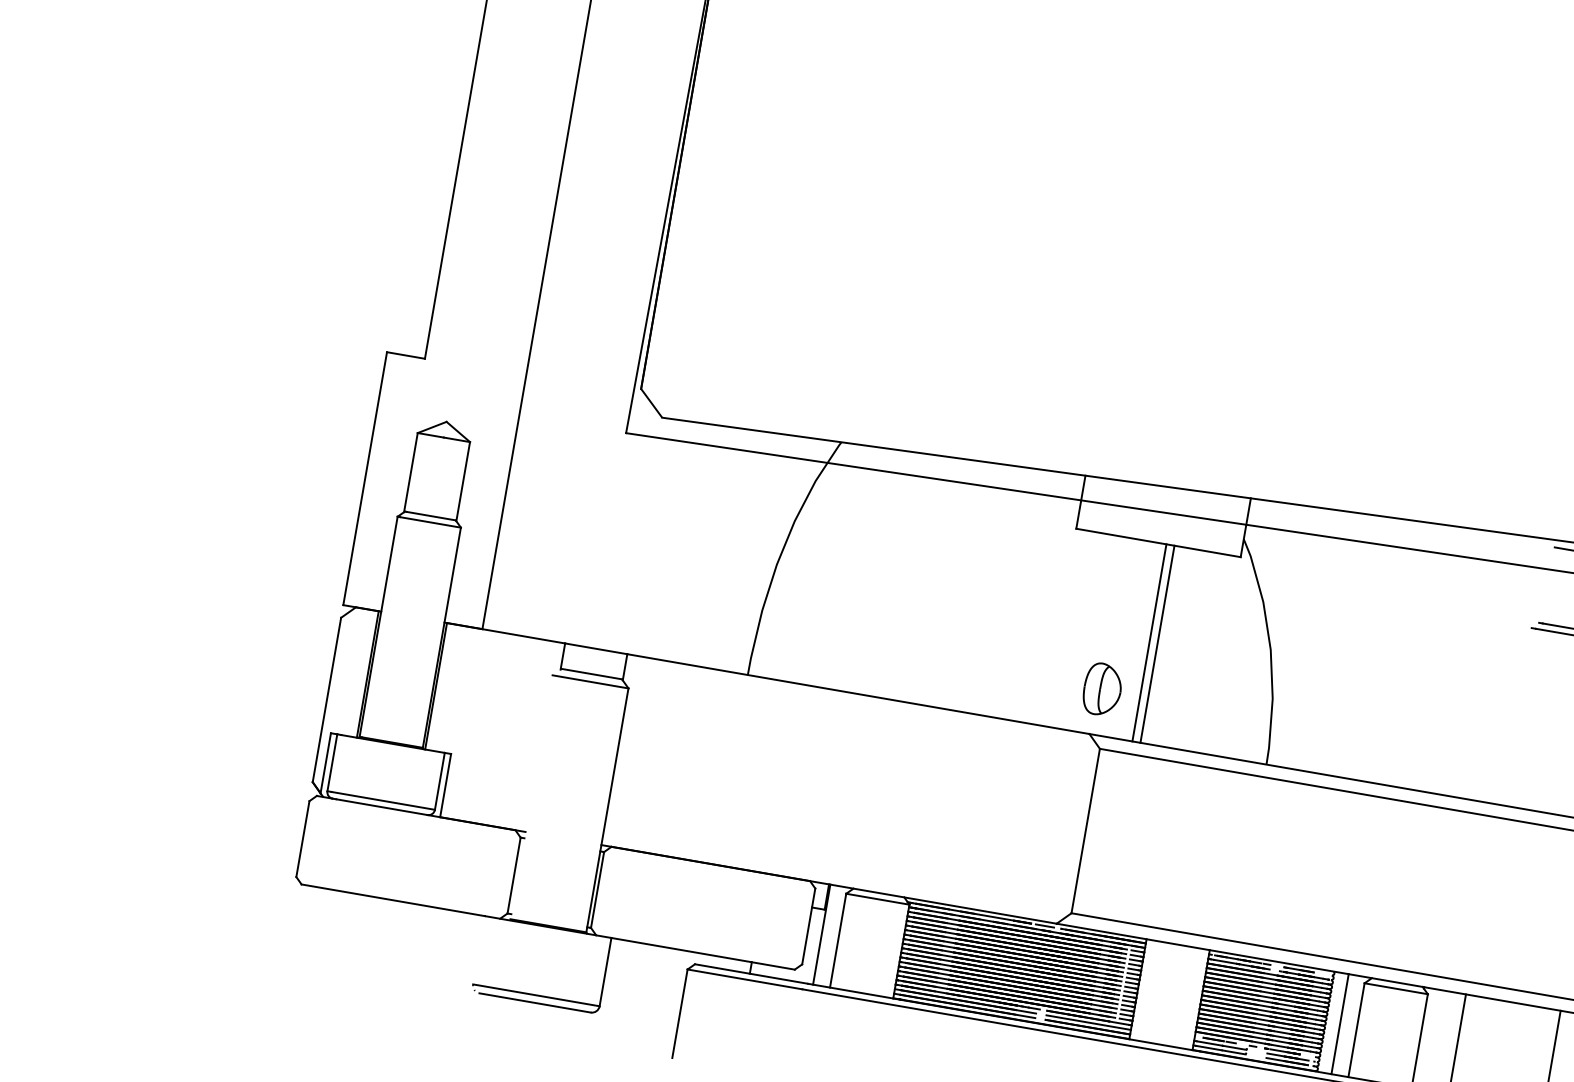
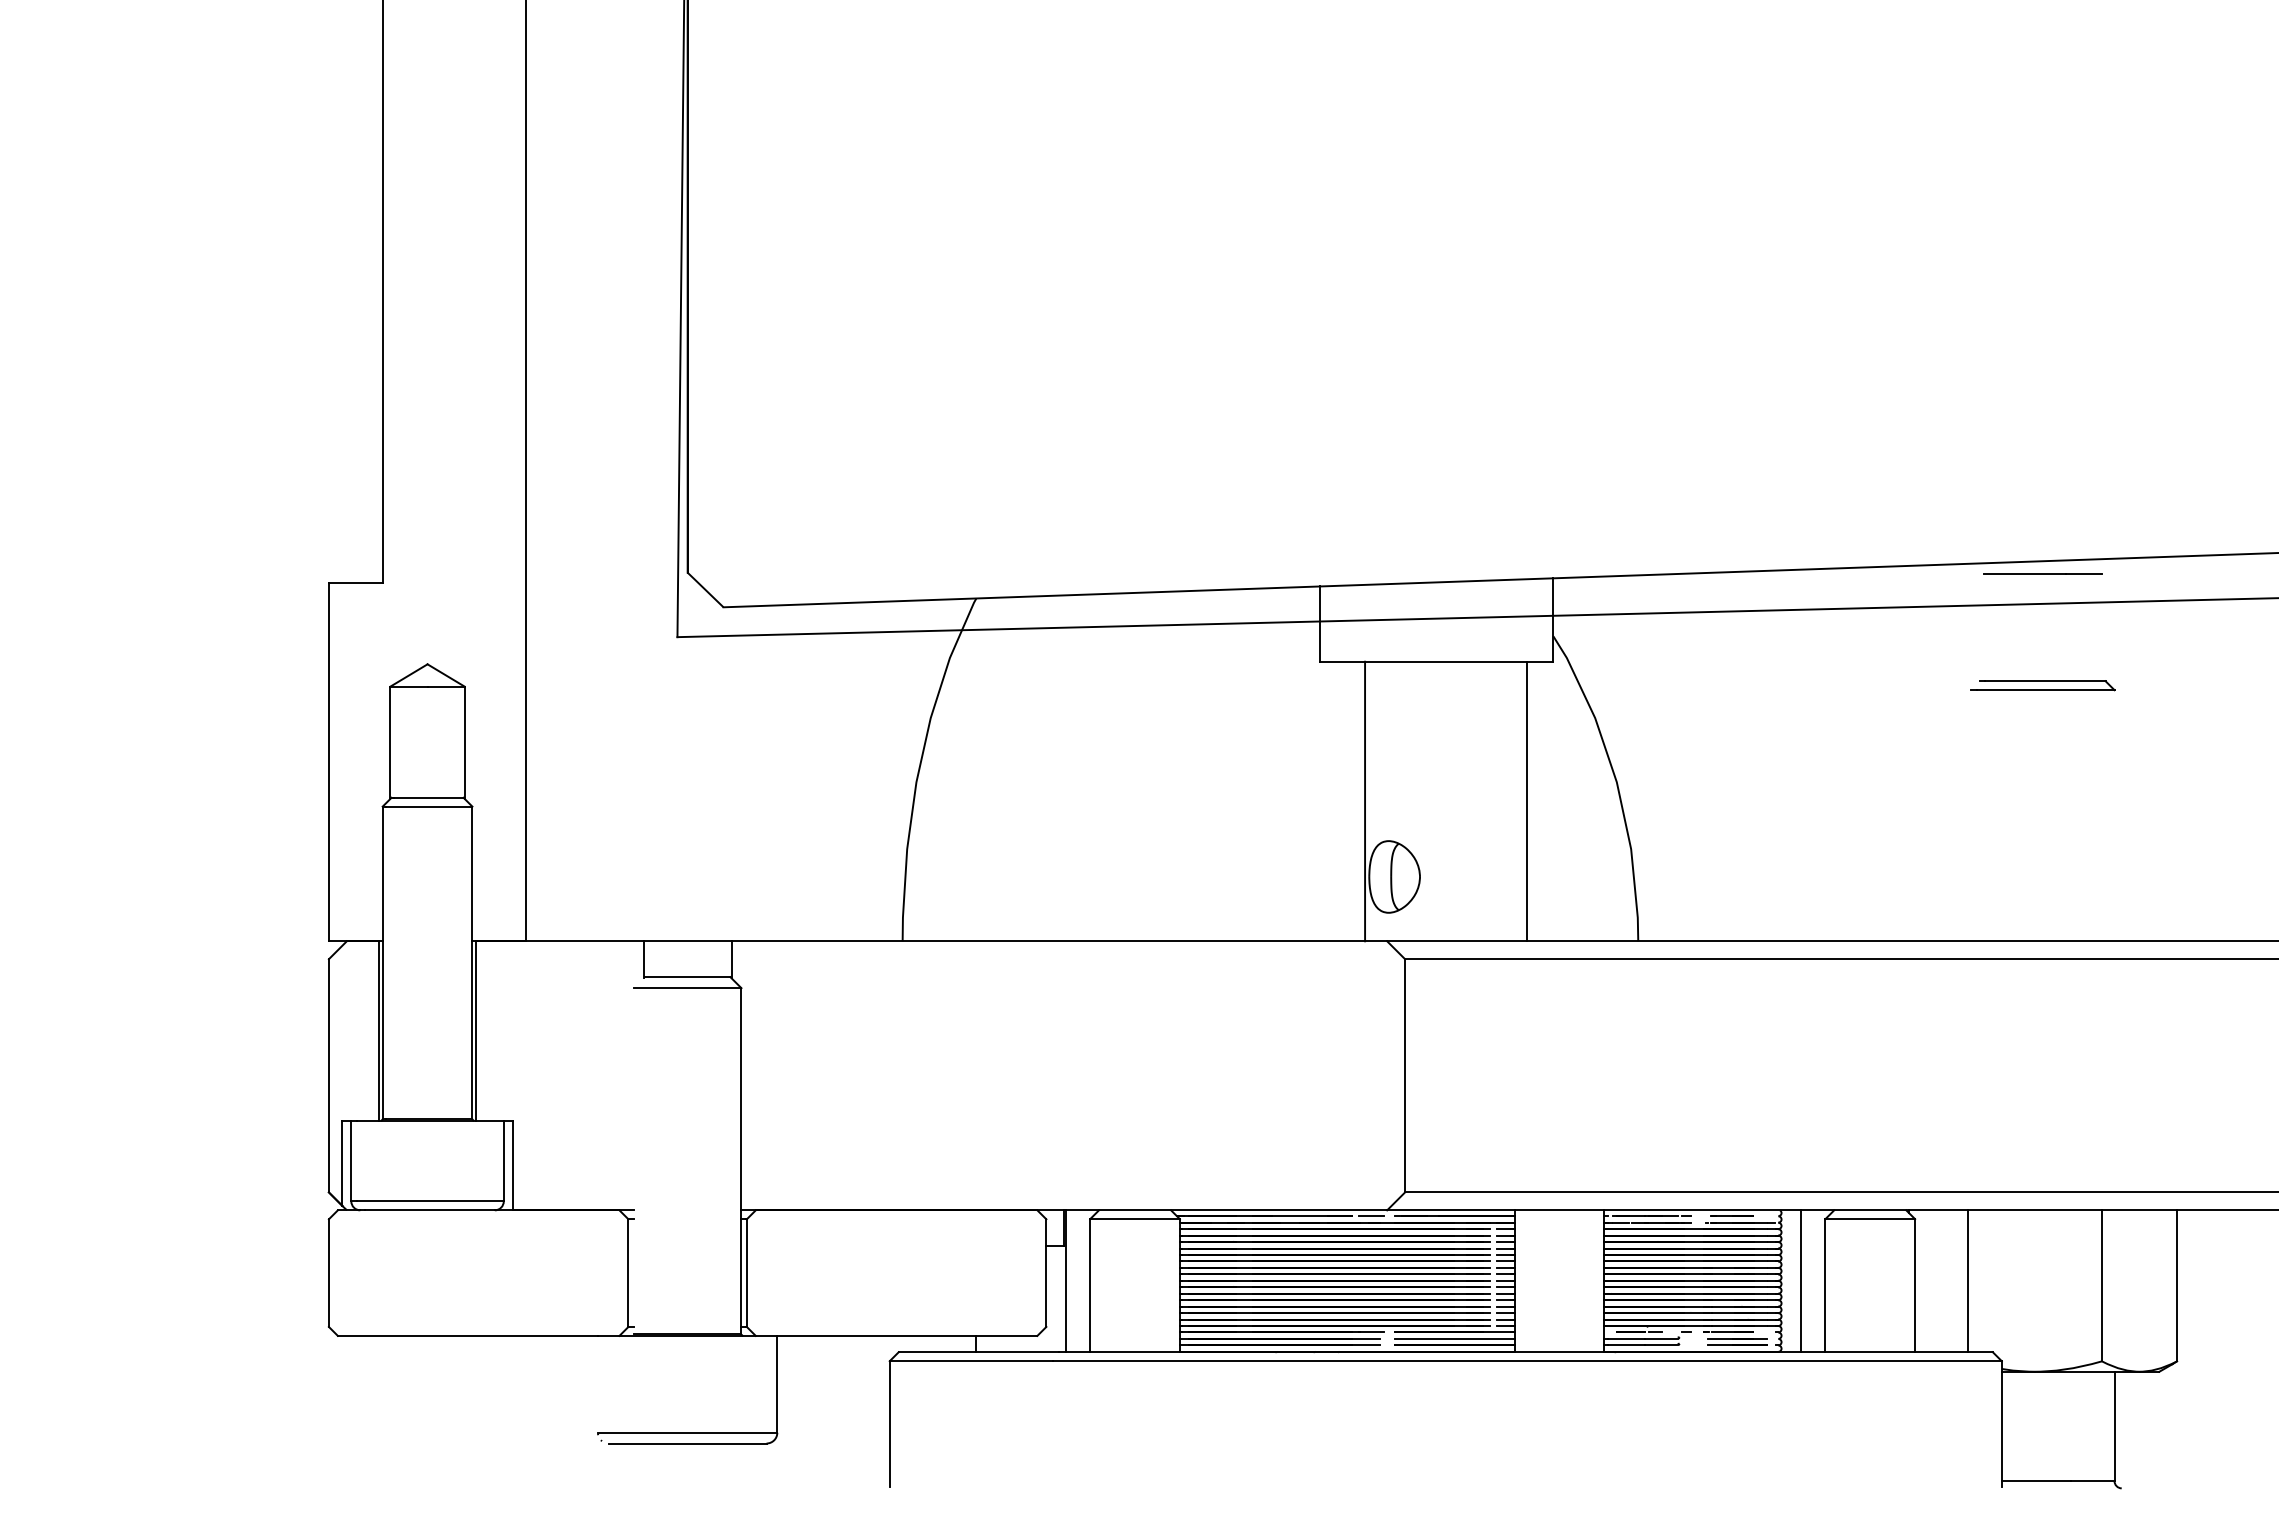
line: (1149, 642) -> (1365, 801), moved
line: (1157, 644) -> (1526, 801), moved

